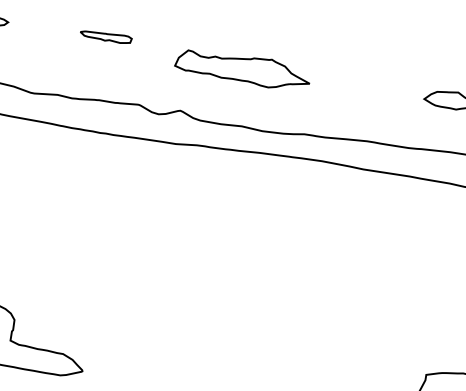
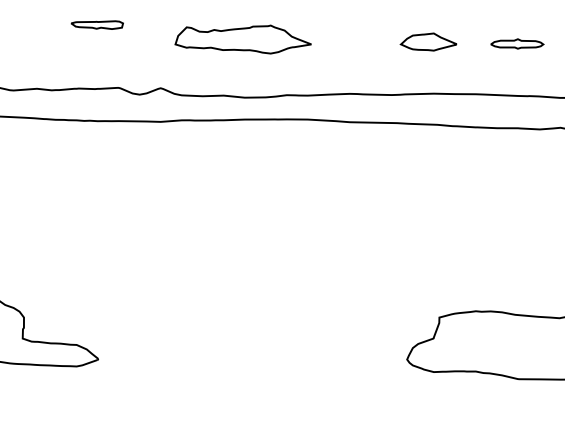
part: (105, 36) -> (96, 24), moved
part: (242, 69) -> (242, 39), moved

